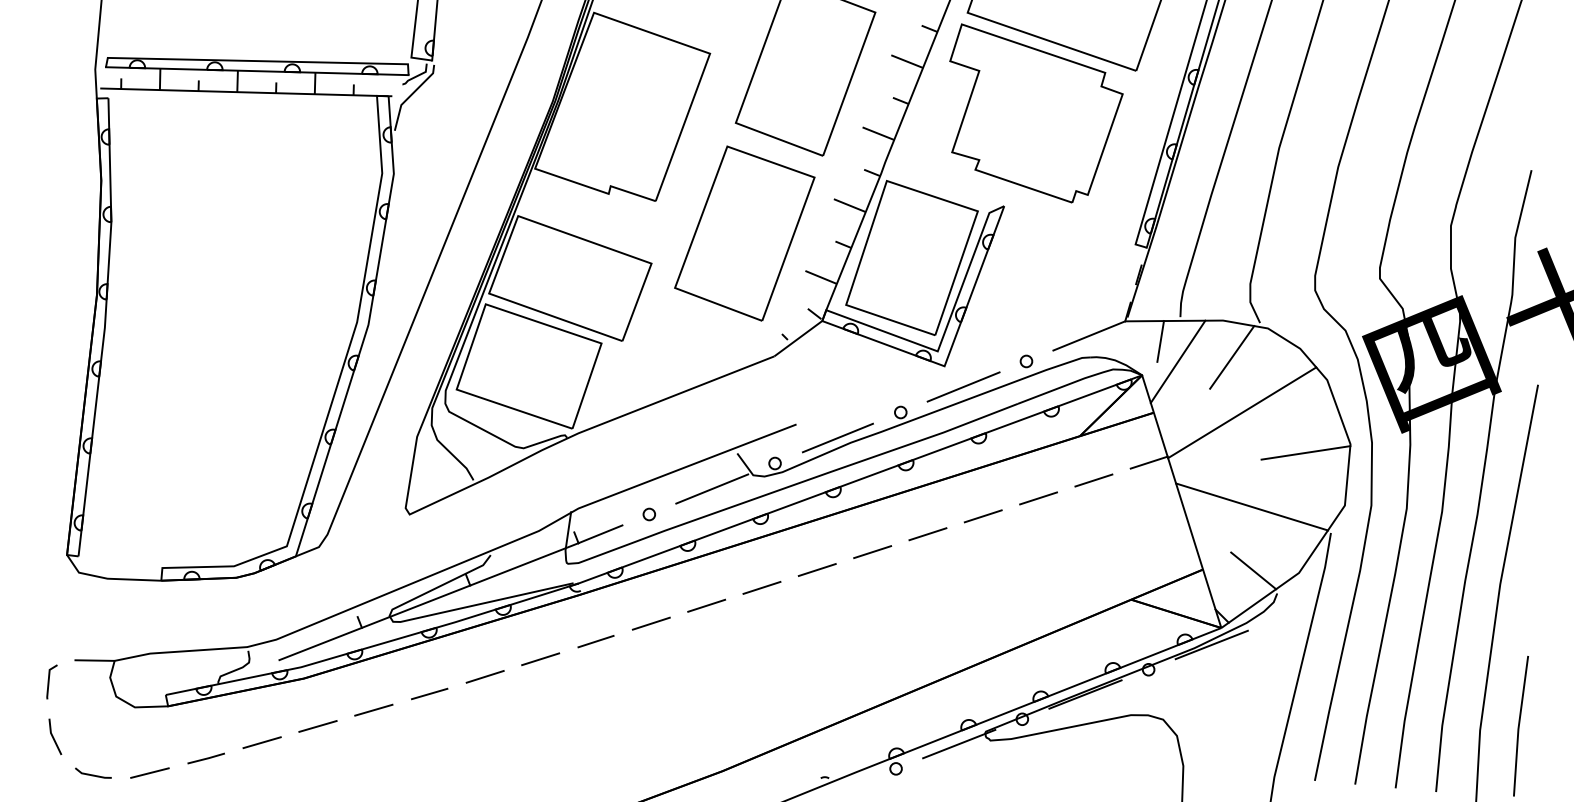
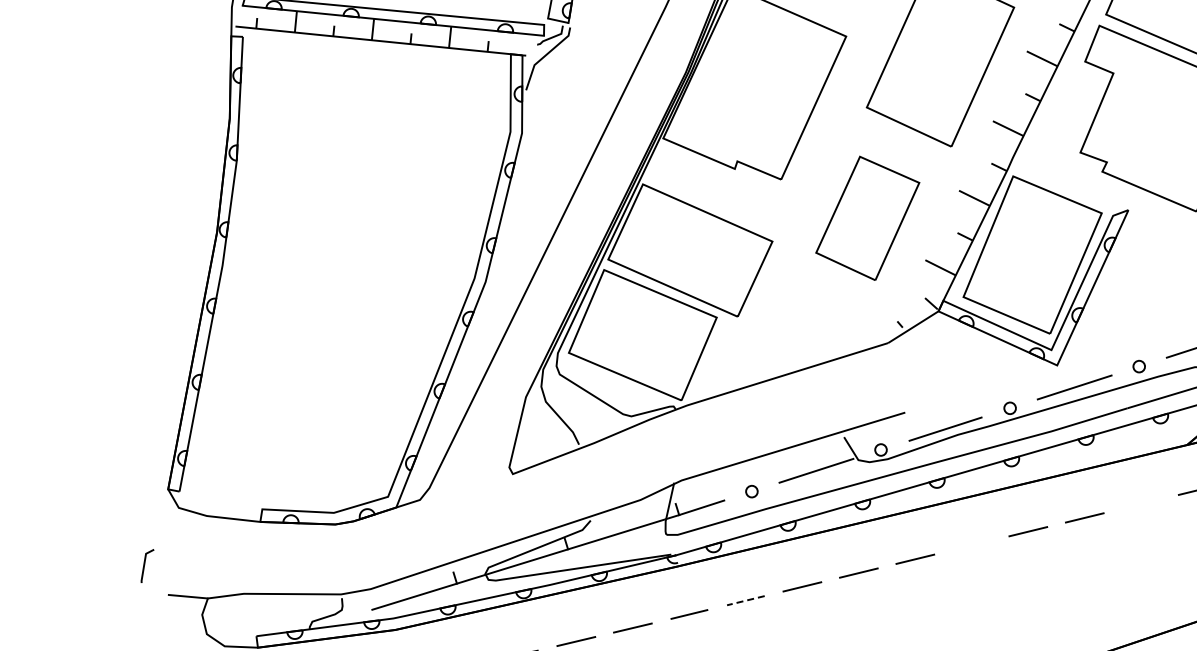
part: (744, 233) -> (867, 218), size x0.7
line: (1038, 498) -> (1141, 504), removed
line: (872, 551) -> (971, 544), removed
line: (650, 623) -> (745, 600), solid -> dashed
line: (49, 681) -> (145, 565), moved

